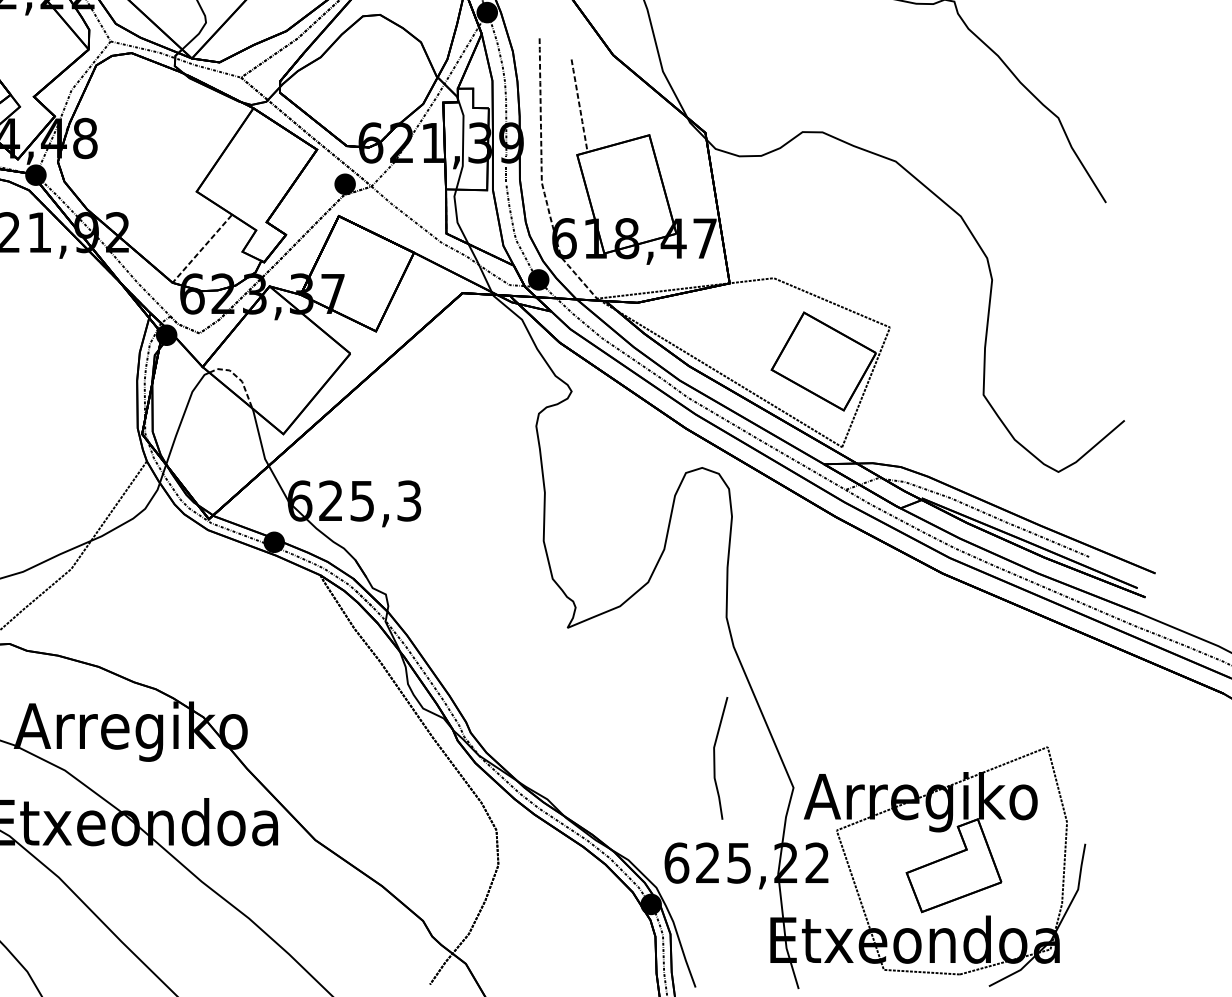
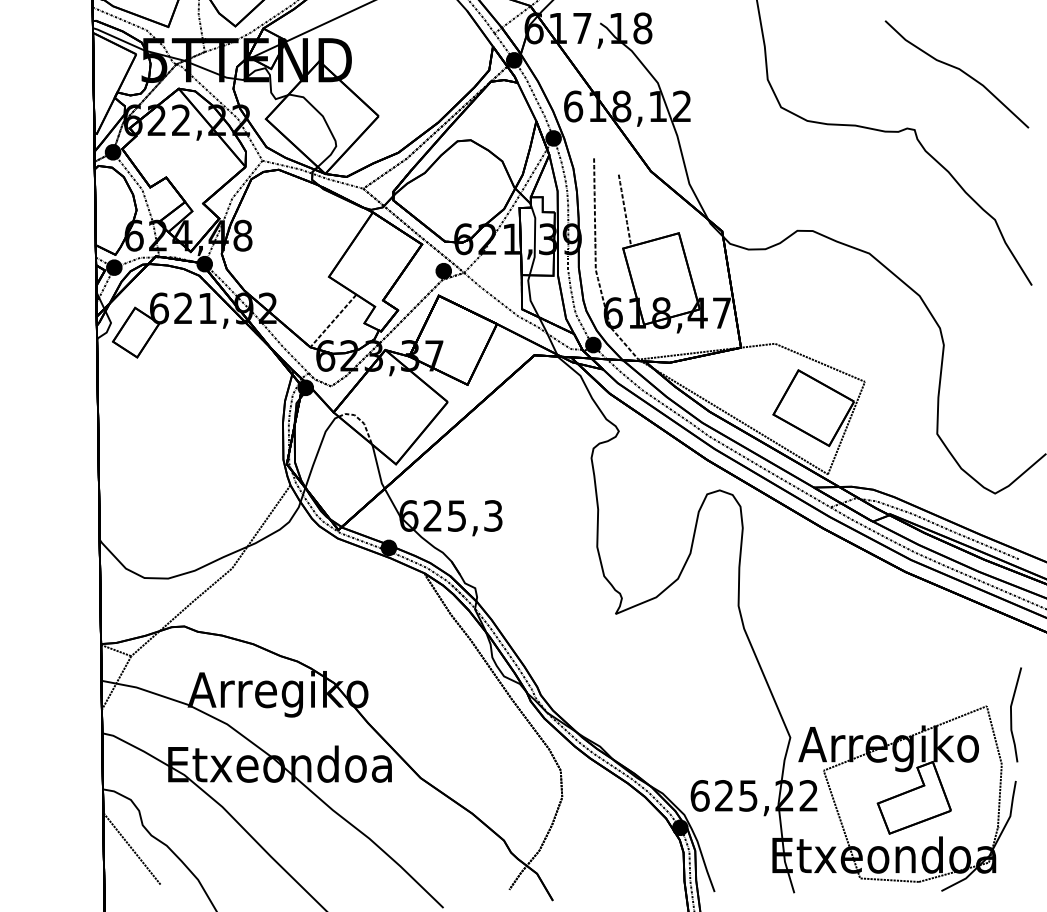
line: (714, 757) -> (1011, 714), moved

